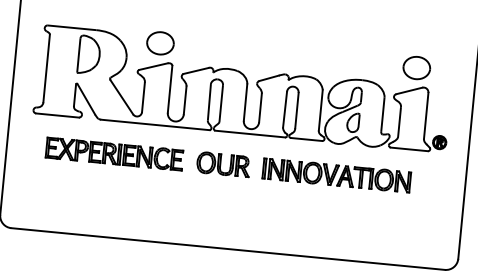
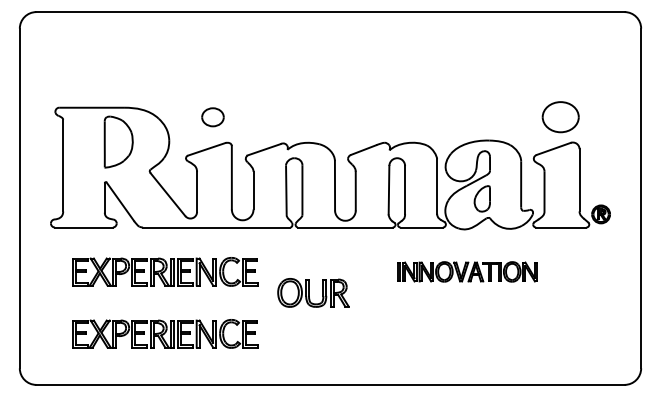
part: (160, 43) -> (212, 117), size x0.6
part: (223, 164) -> (313, 292), moved
part: (337, 175) -> (467, 271), size x0.7
part: (110, 199) -> (165, 333), added

